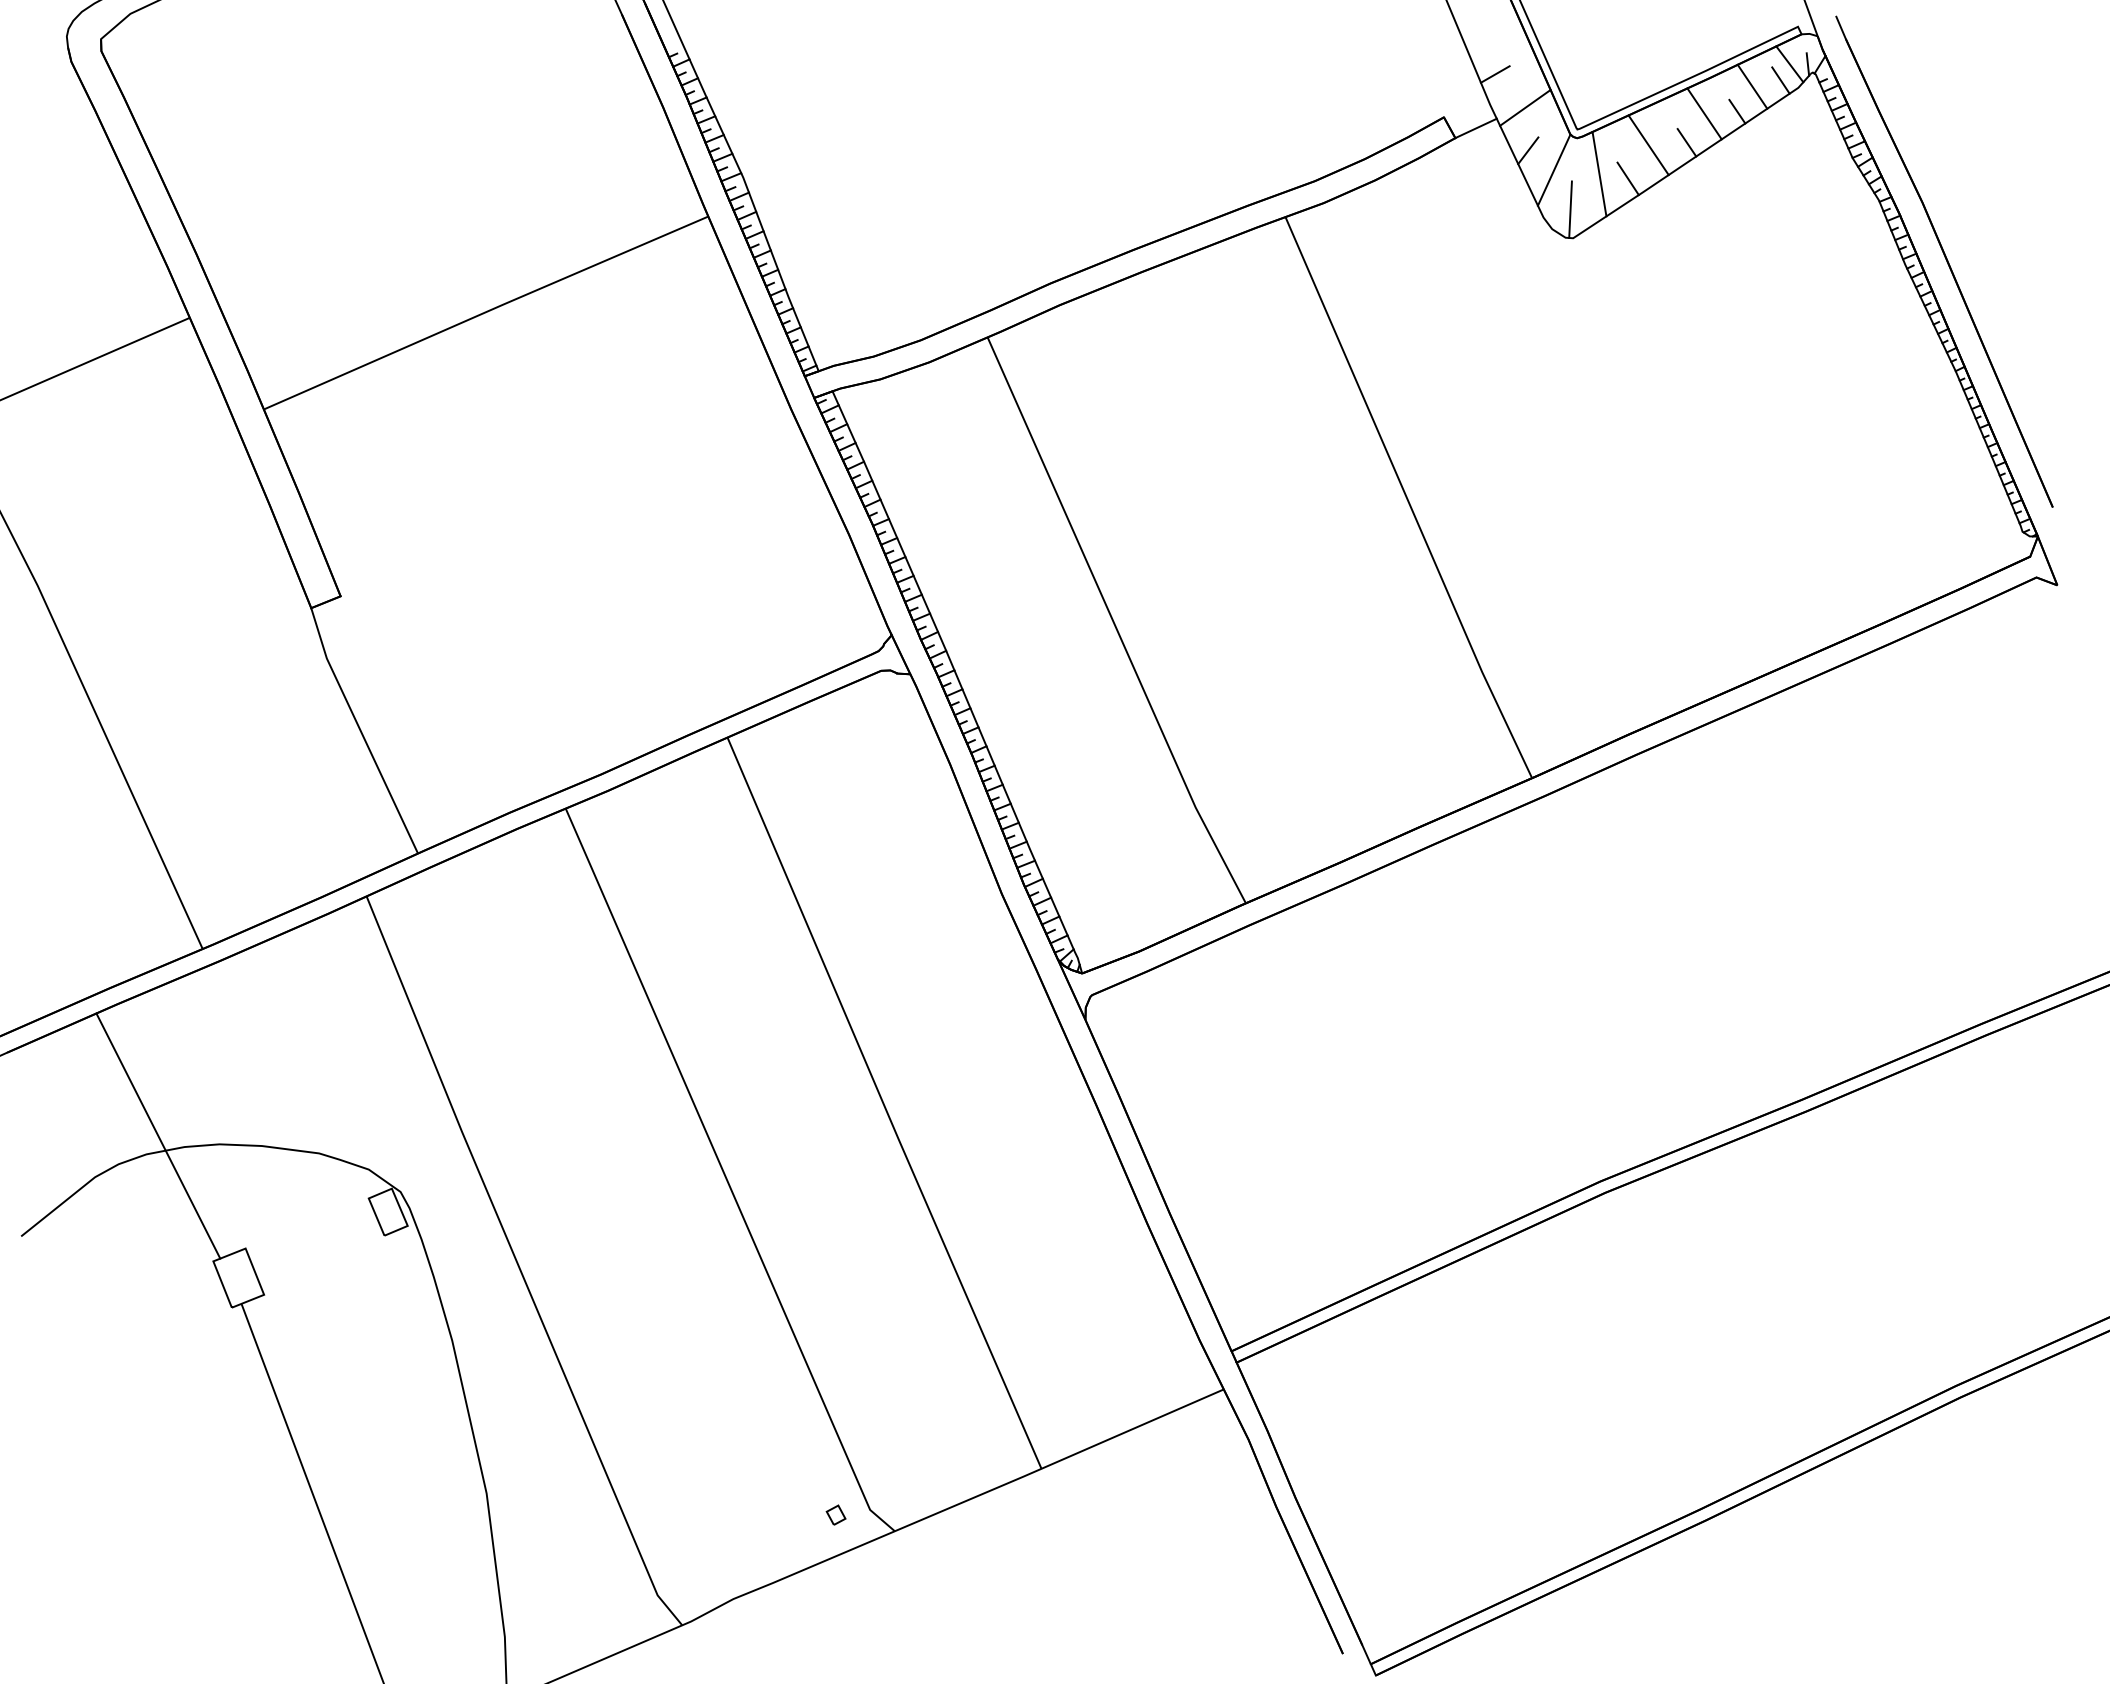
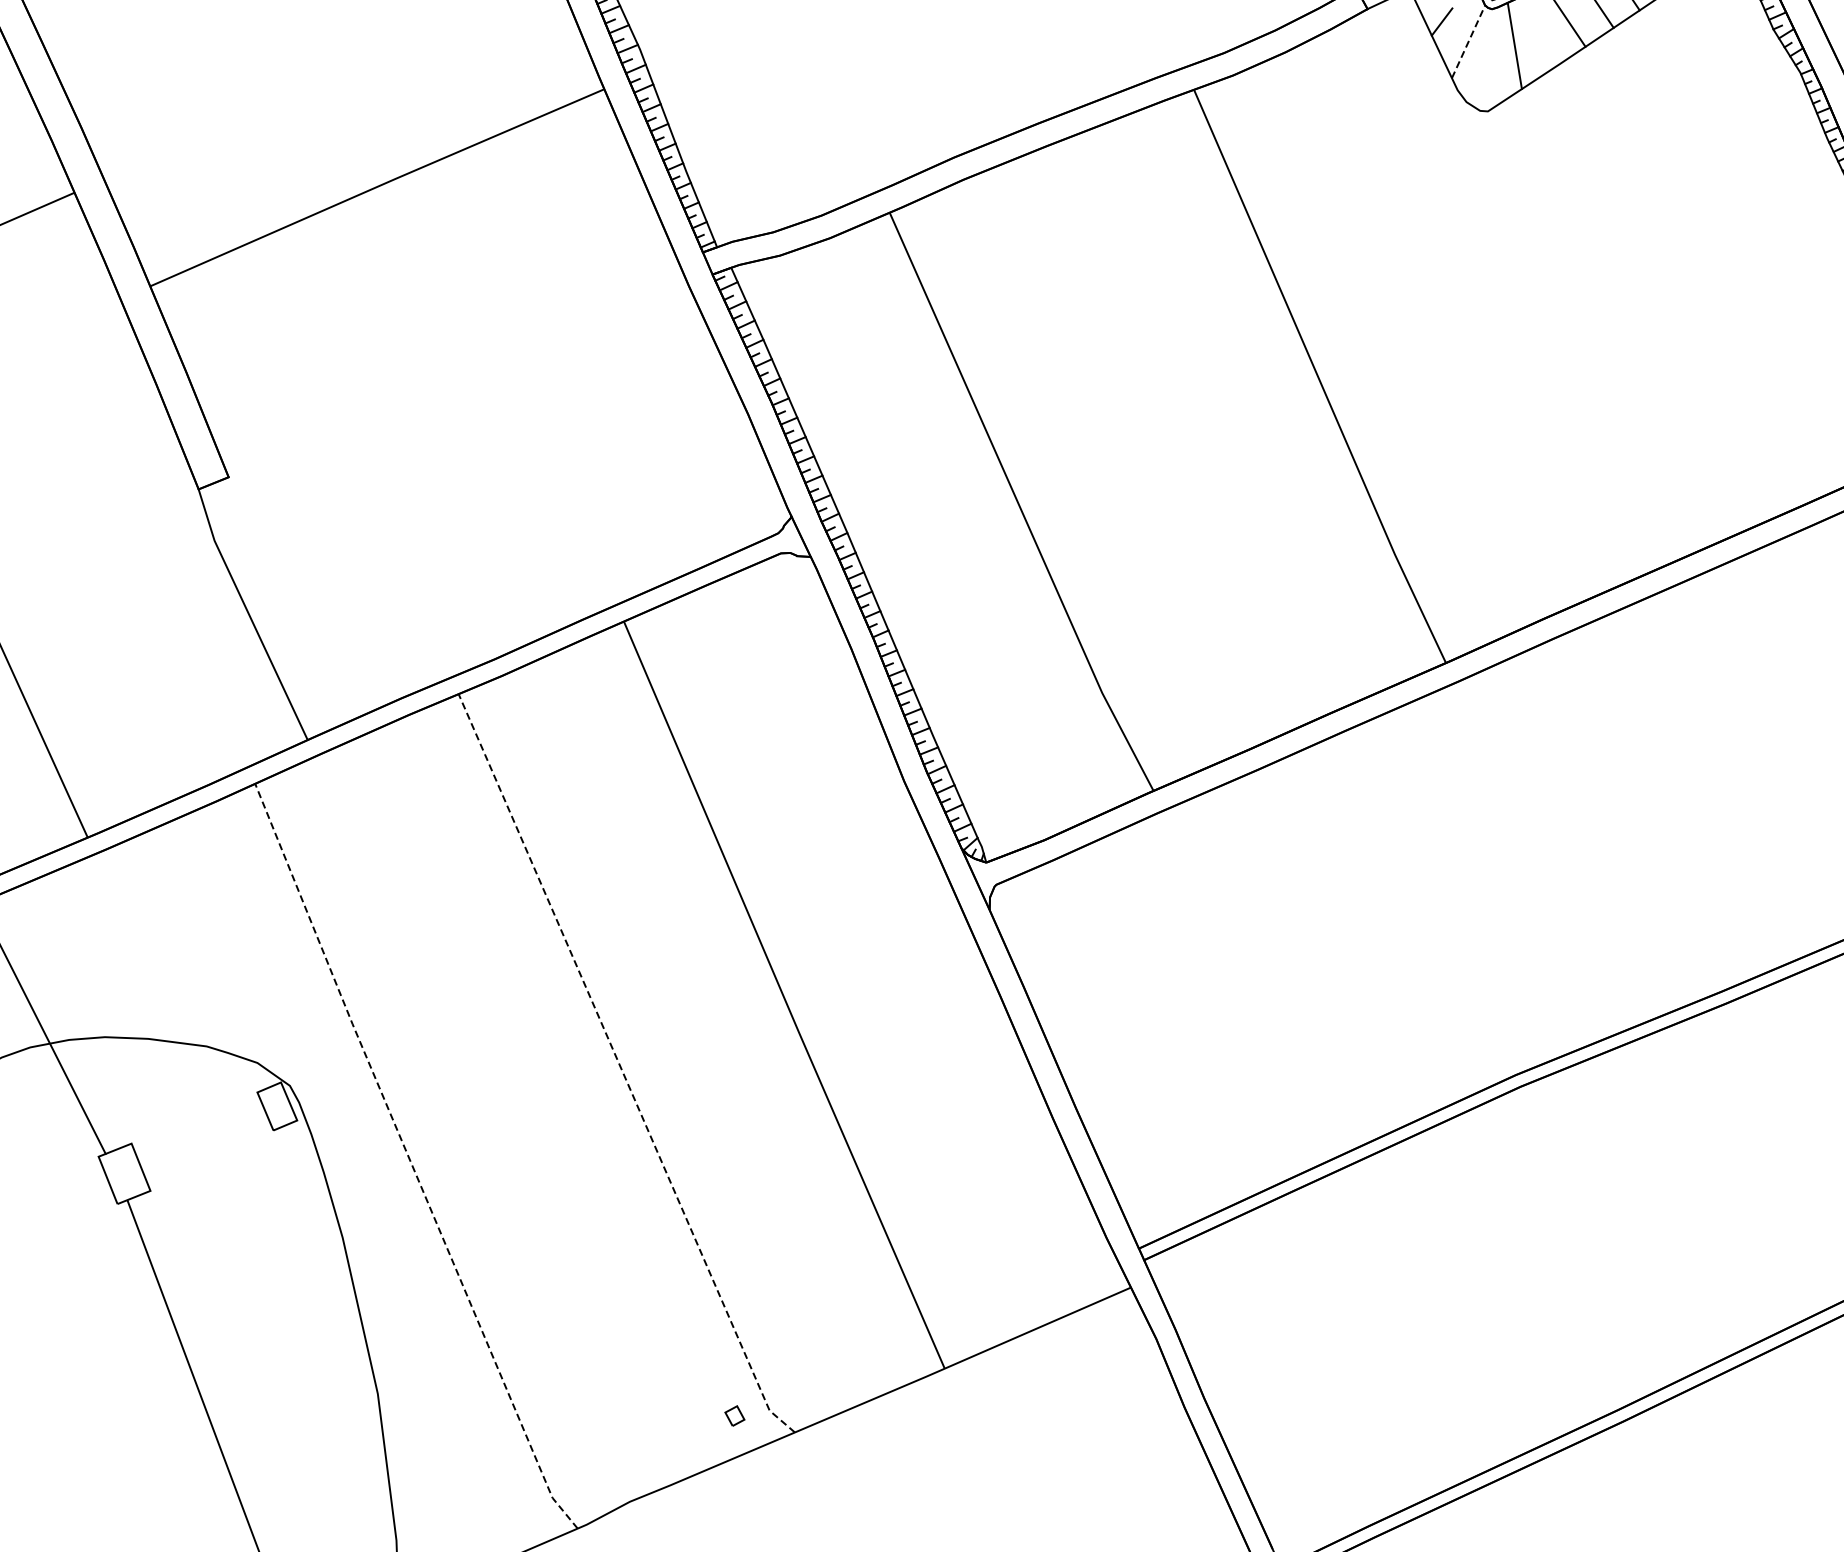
line: (1554, 169) -> (1468, 41), solid -> dashed
line: (1627, 178) -> (1543, 50), removed
line: (1570, 209) -> (1485, 82), removed
line: (724, 1173) -> (620, 1066), solid -> dashed
line: (517, 1264) -> (409, 1159), solid -> dashed

